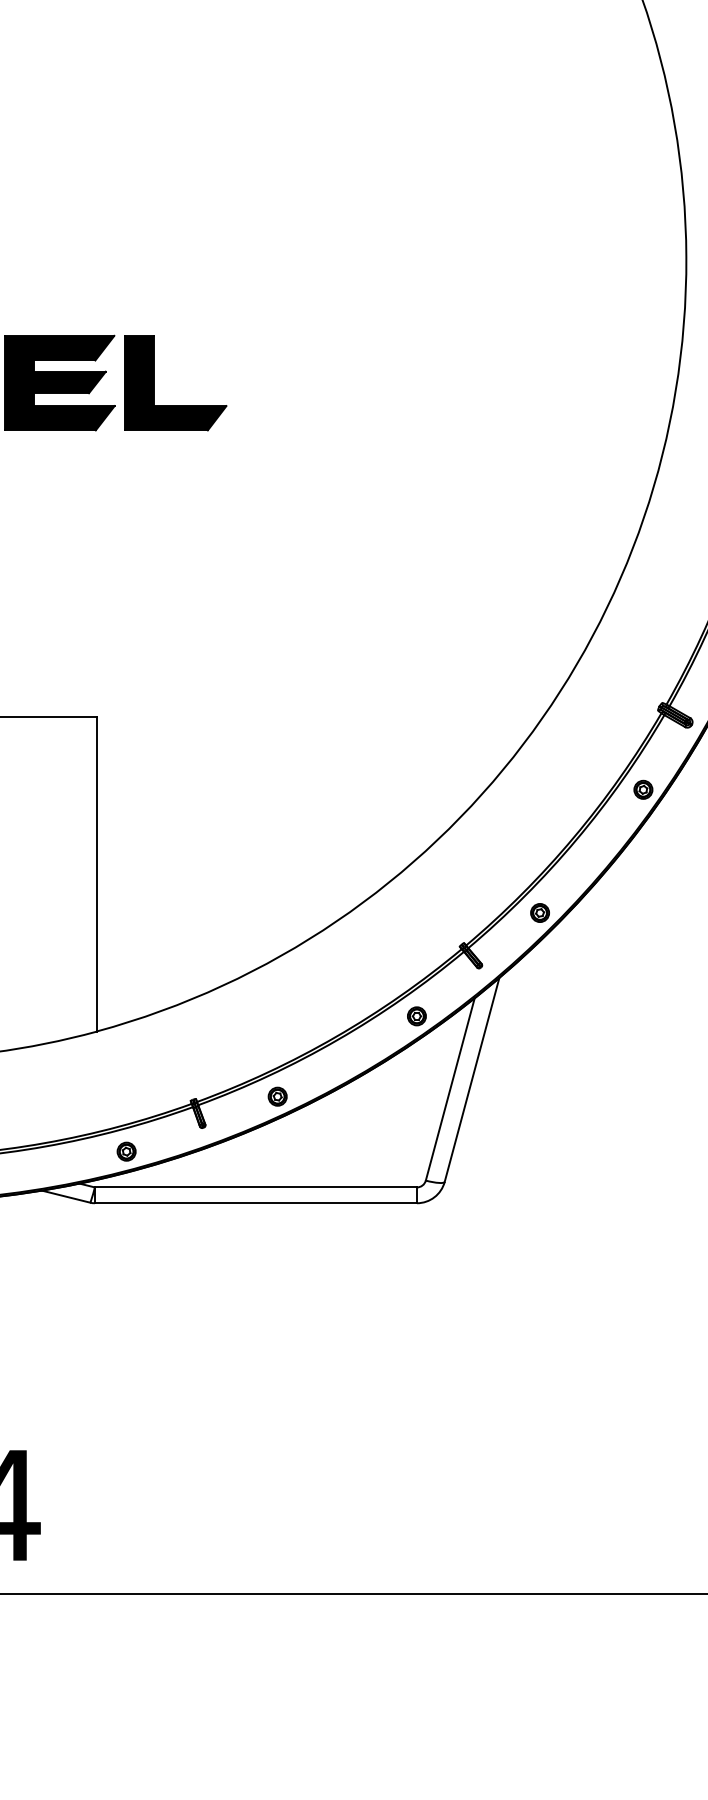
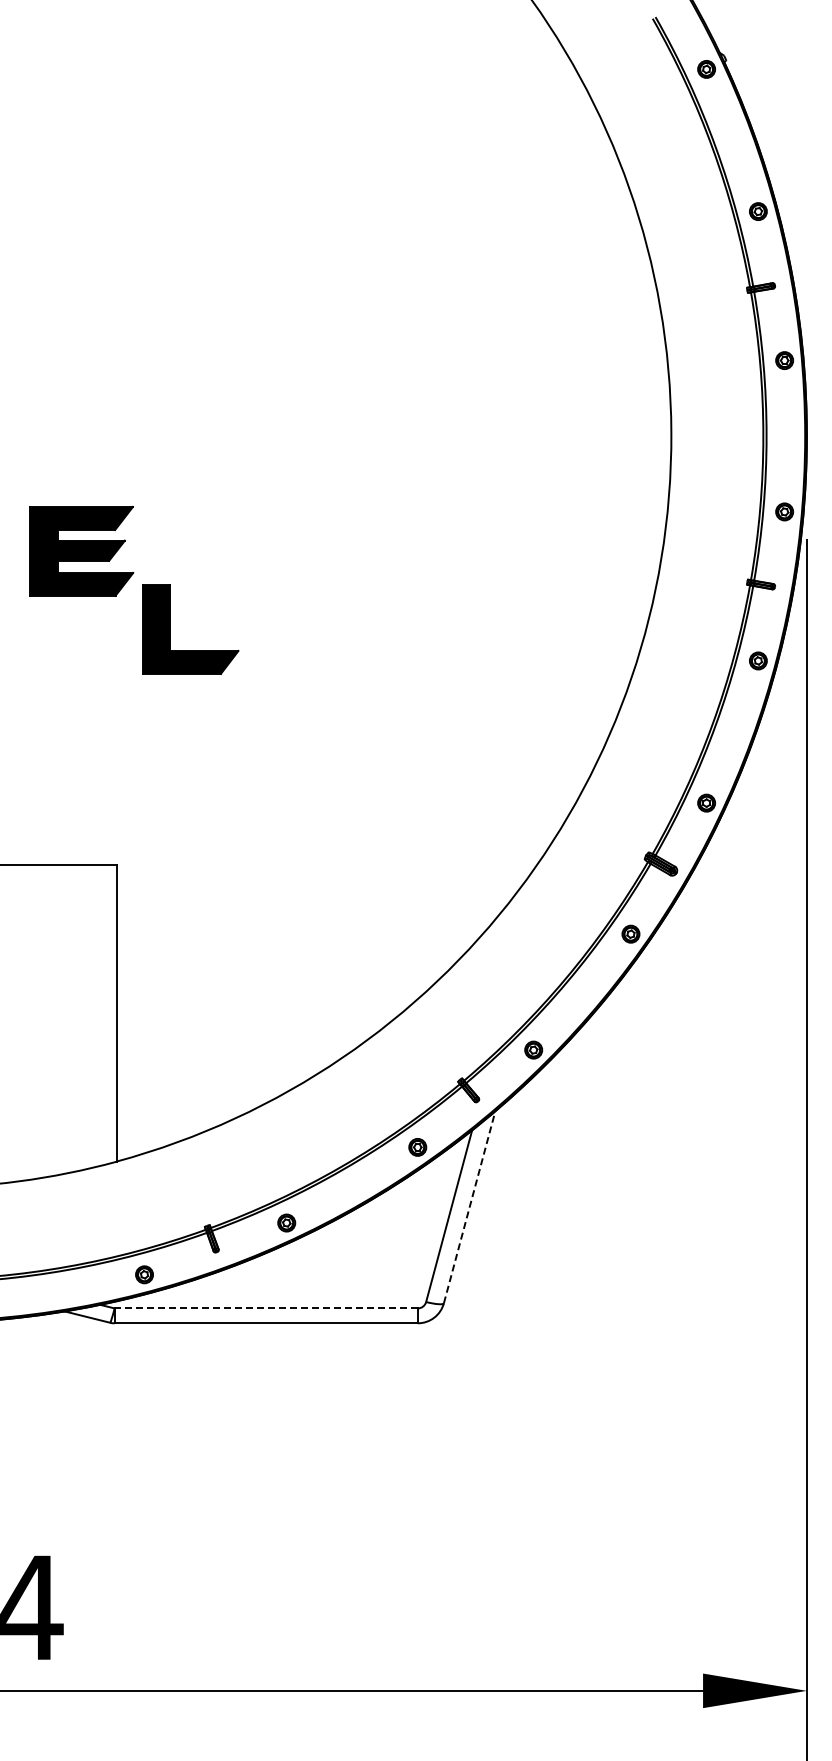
part: (154, 383) -> (170, 629), moved
line: (471, 1079) -> (469, 1206), solid -> dashed
line: (256, 1187) -> (266, 1308), solid -> dashed

